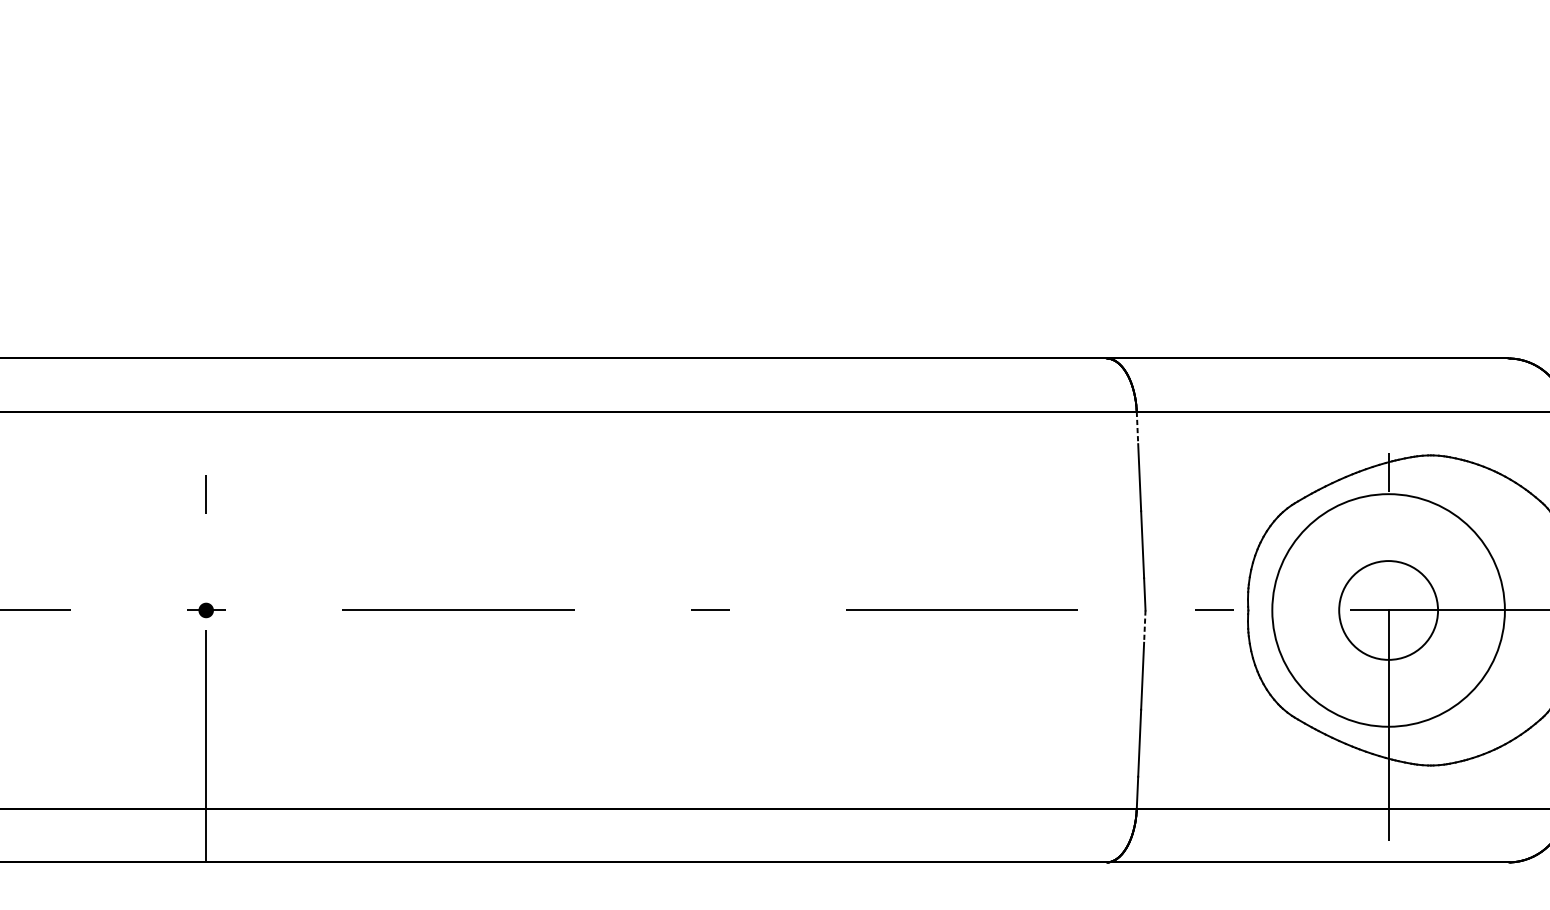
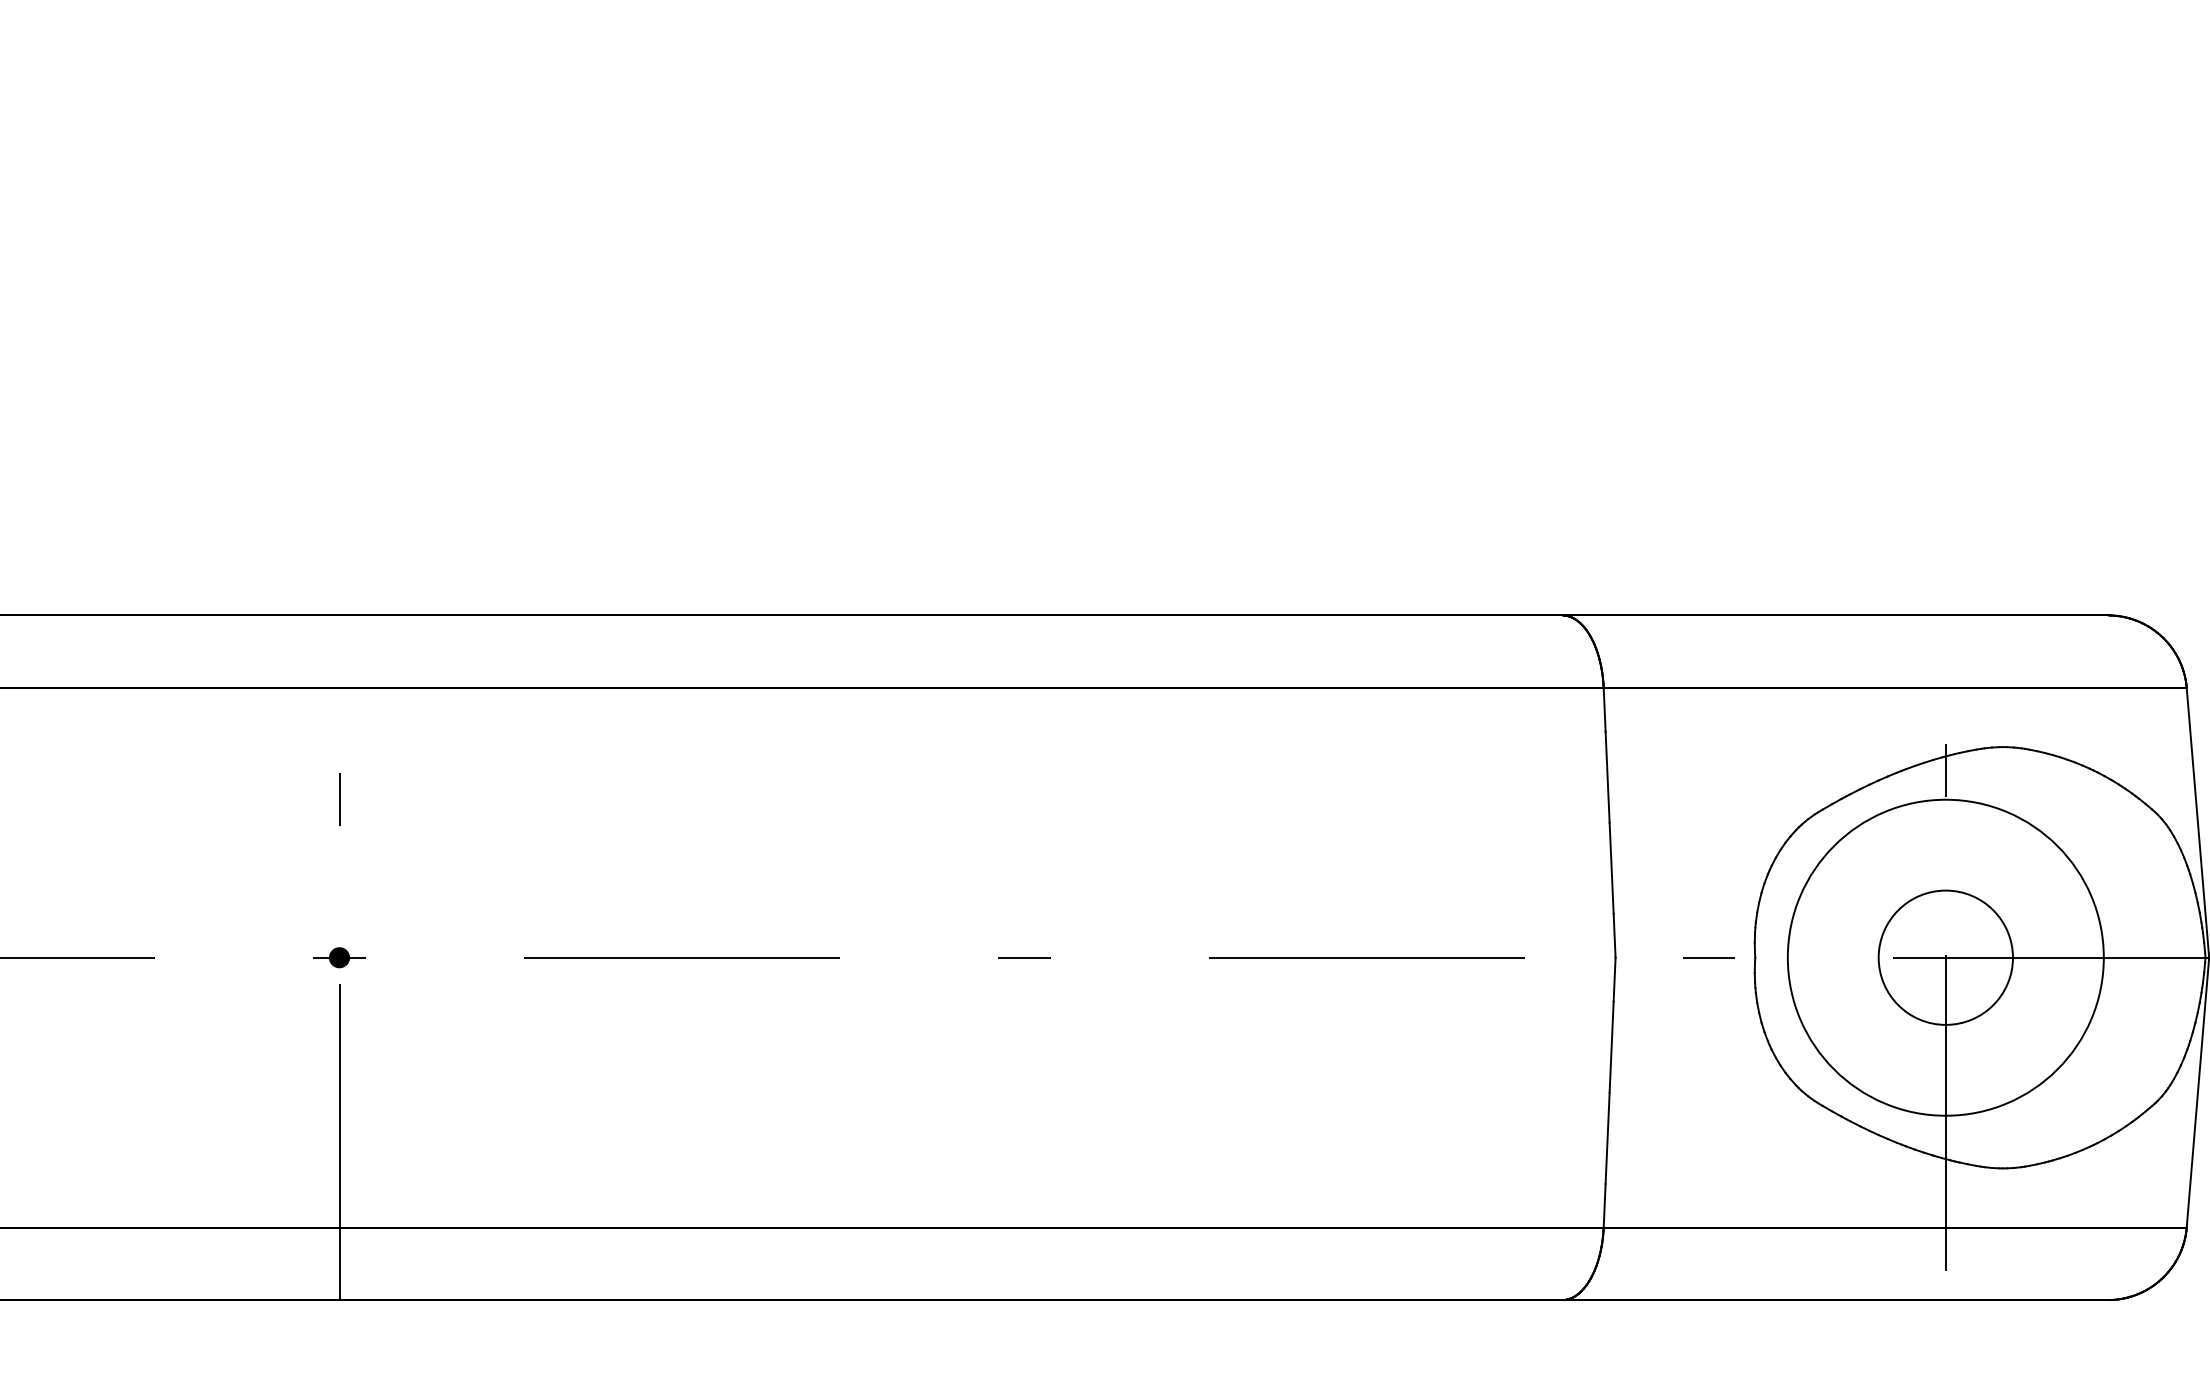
line: (1137, 427) -> (1604, 709), dashed -> solid
line: (1144, 626) -> (1614, 979), dashed -> solid

